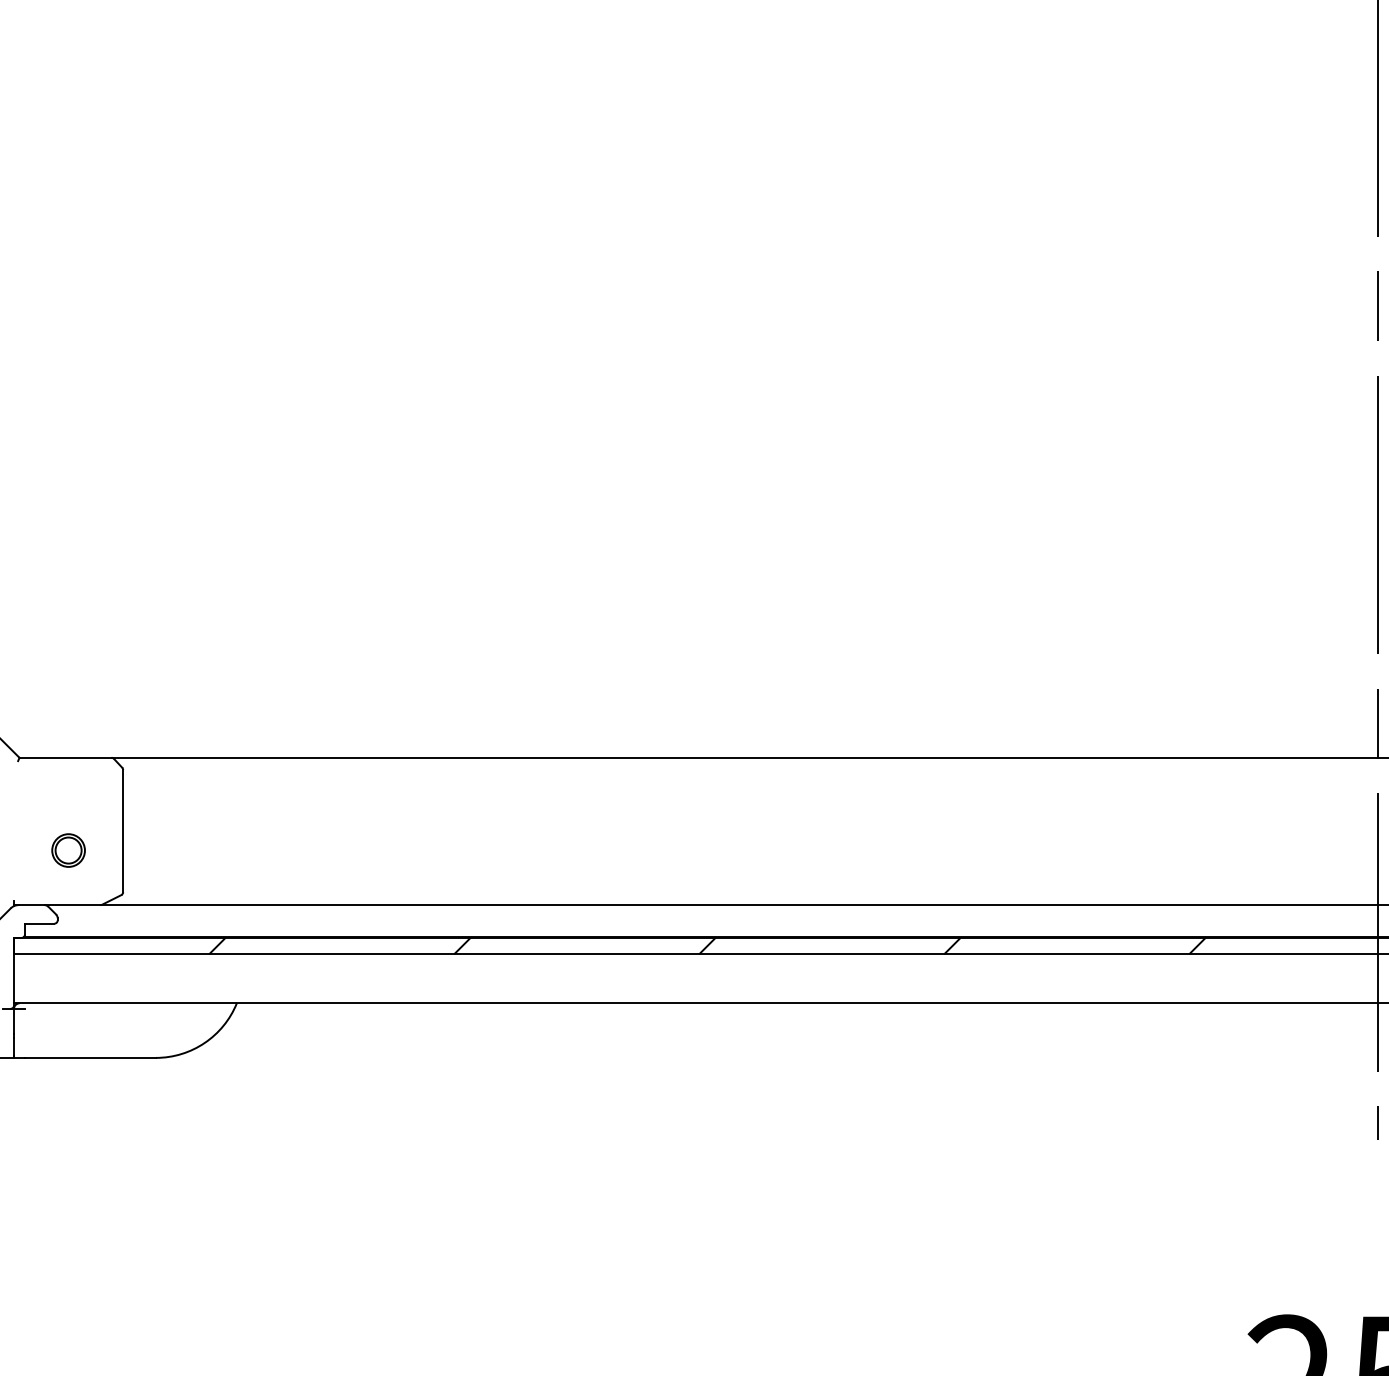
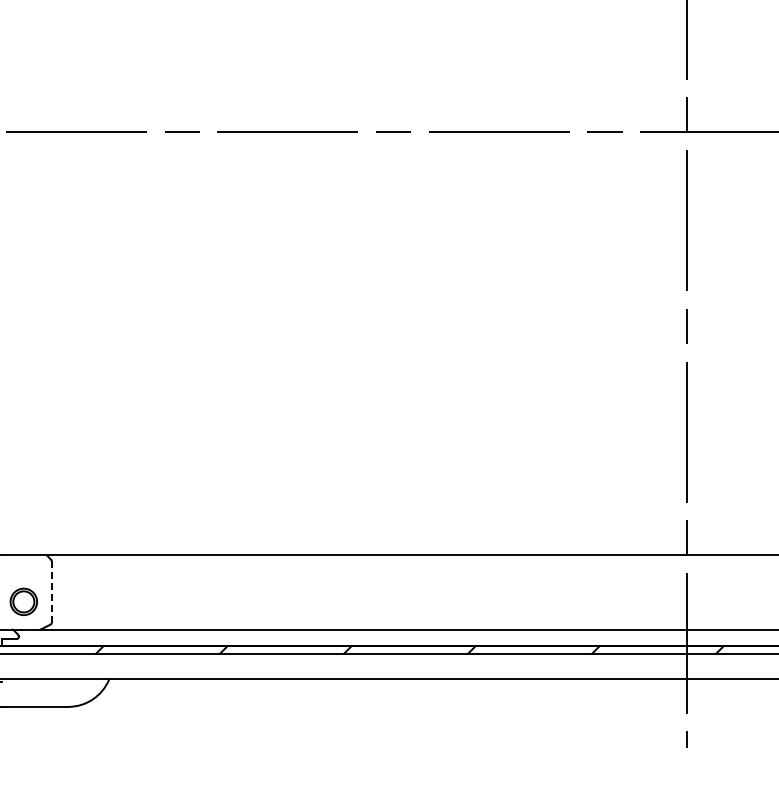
line: (122, 831) -> (51, 592), solid -> dashed
part: (69, 849) -> (24, 601), size x1.6

